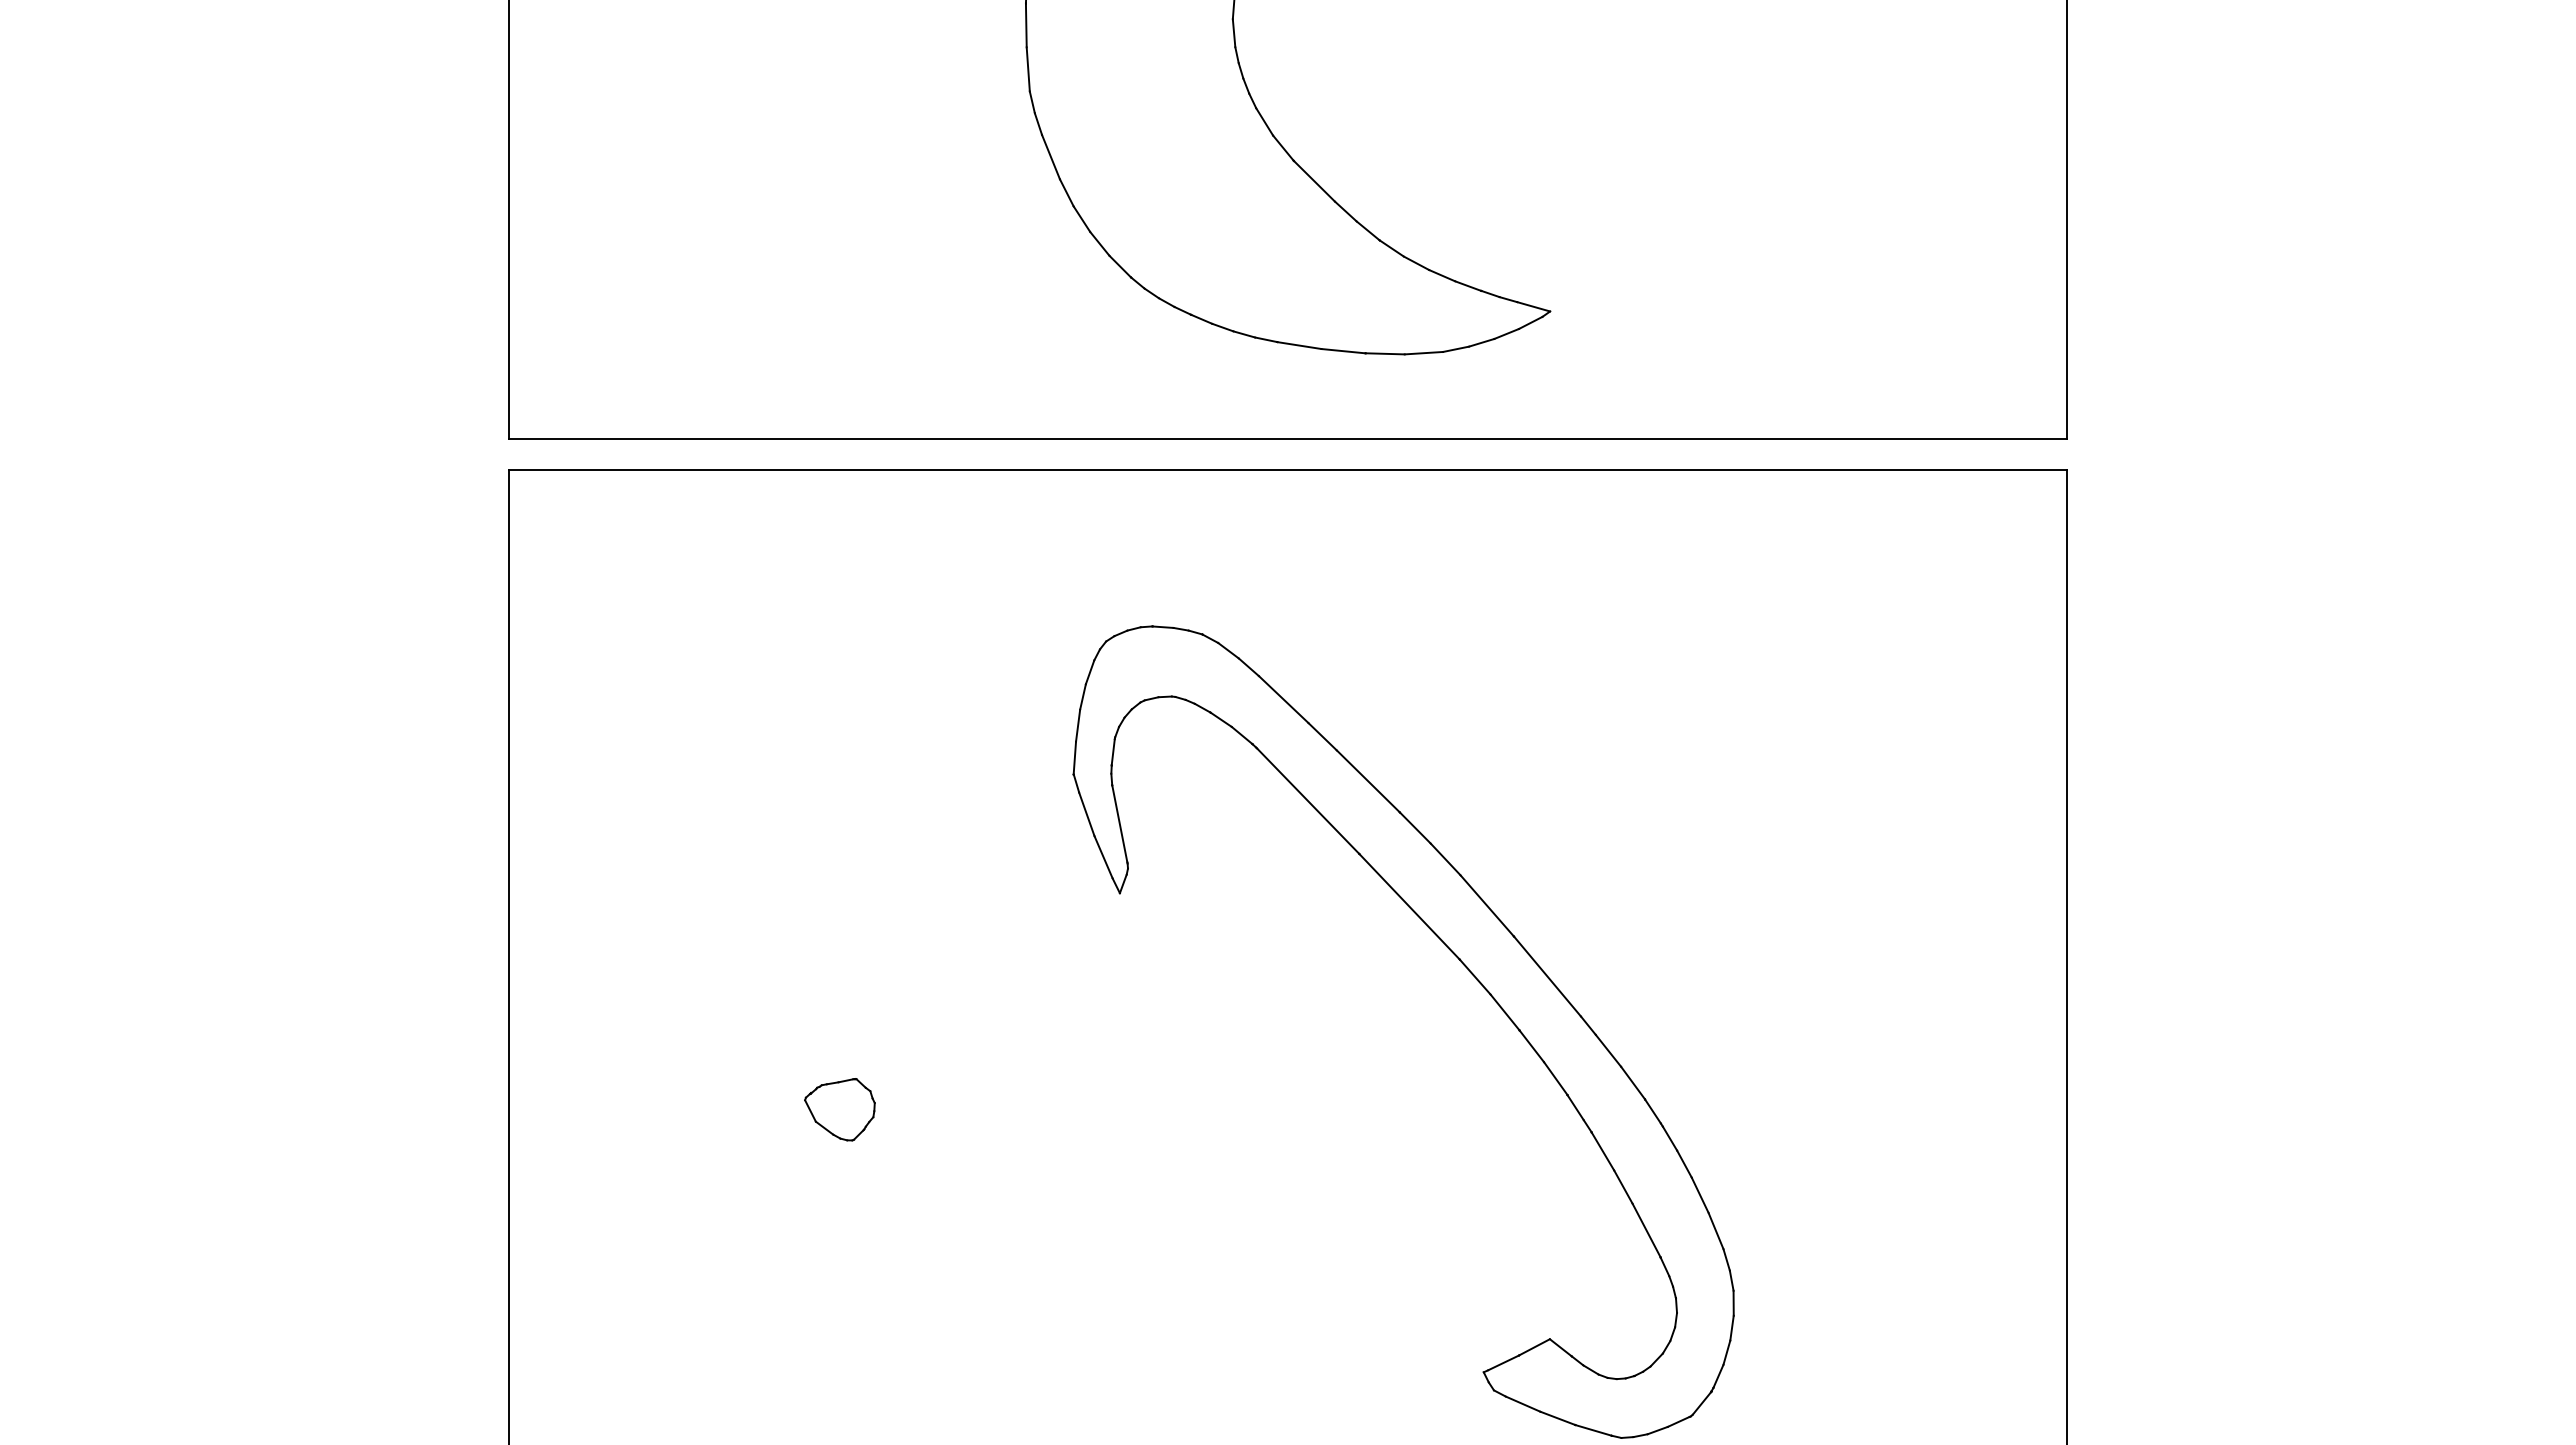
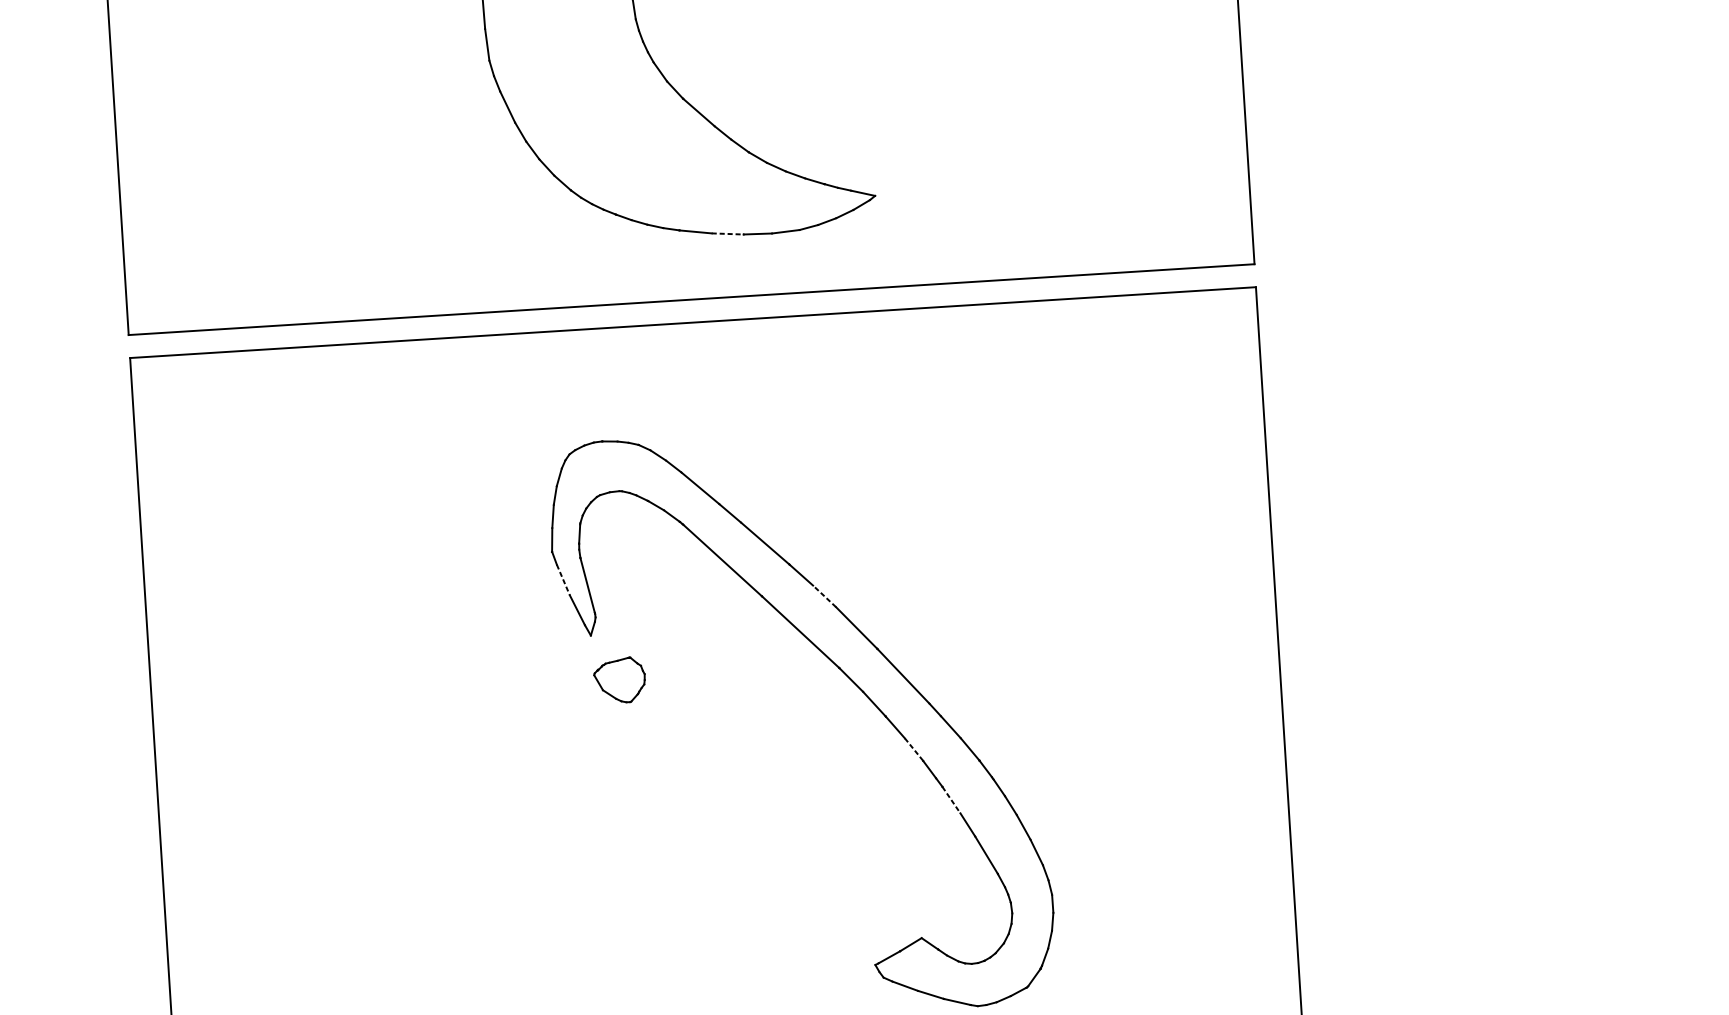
line: (1343, 351) -> (727, 234), solid -> dashed
line: (1086, 814) -> (563, 580), solid -> dashed
line: (1445, 859) -> (824, 596), solid -> dashed
line: (1556, 1078) -> (914, 749), solid -> dashed
part: (839, 1109) -> (619, 680), moved
line: (1603, 1151) -> (951, 800), solid -> dashed

